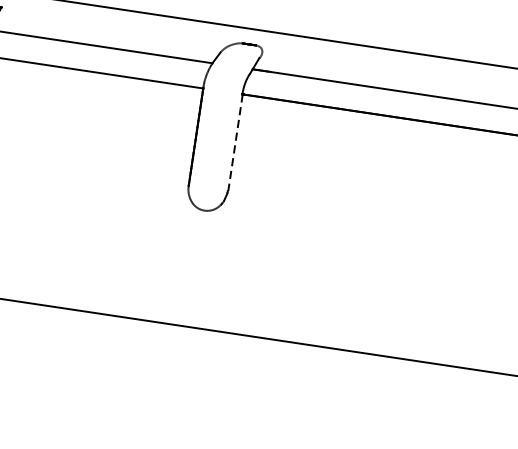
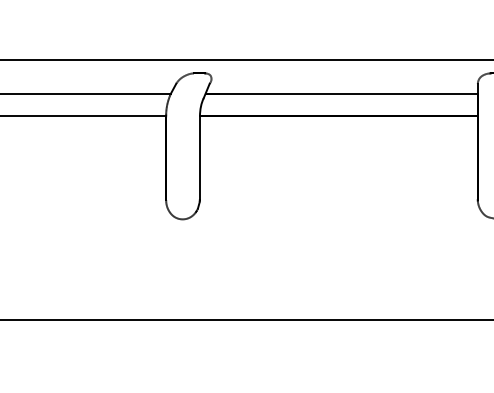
line: (235, 143) -> (200, 158), dashed -> solid

